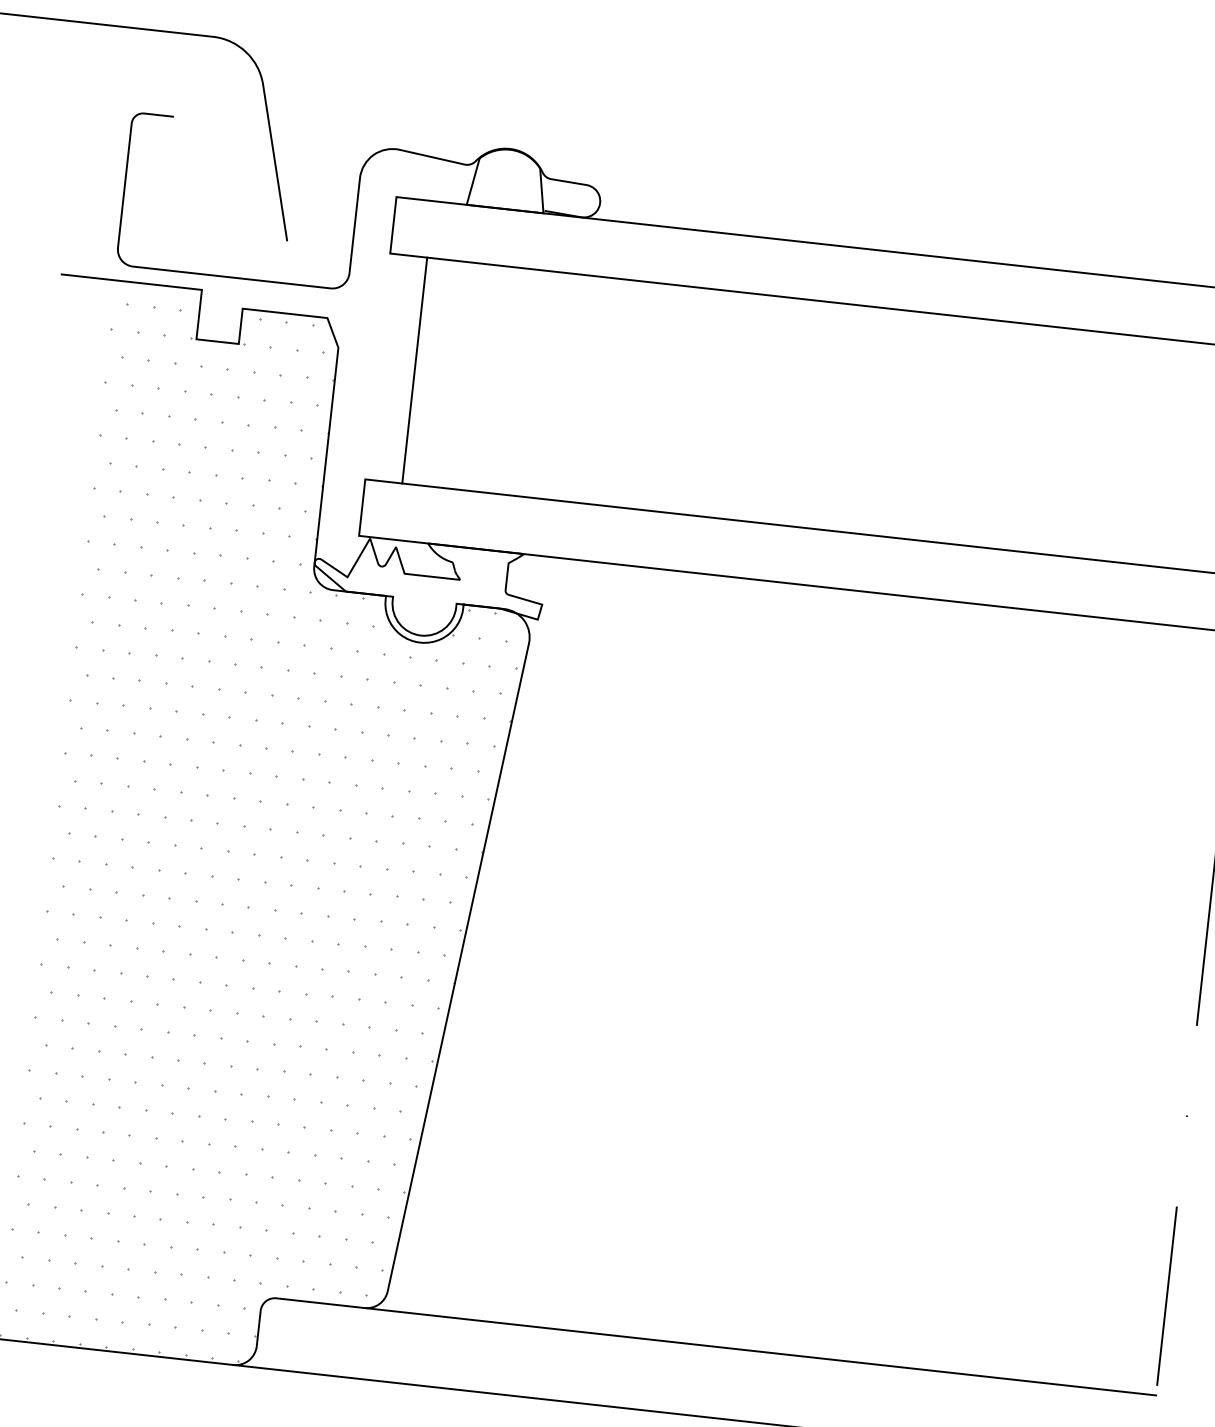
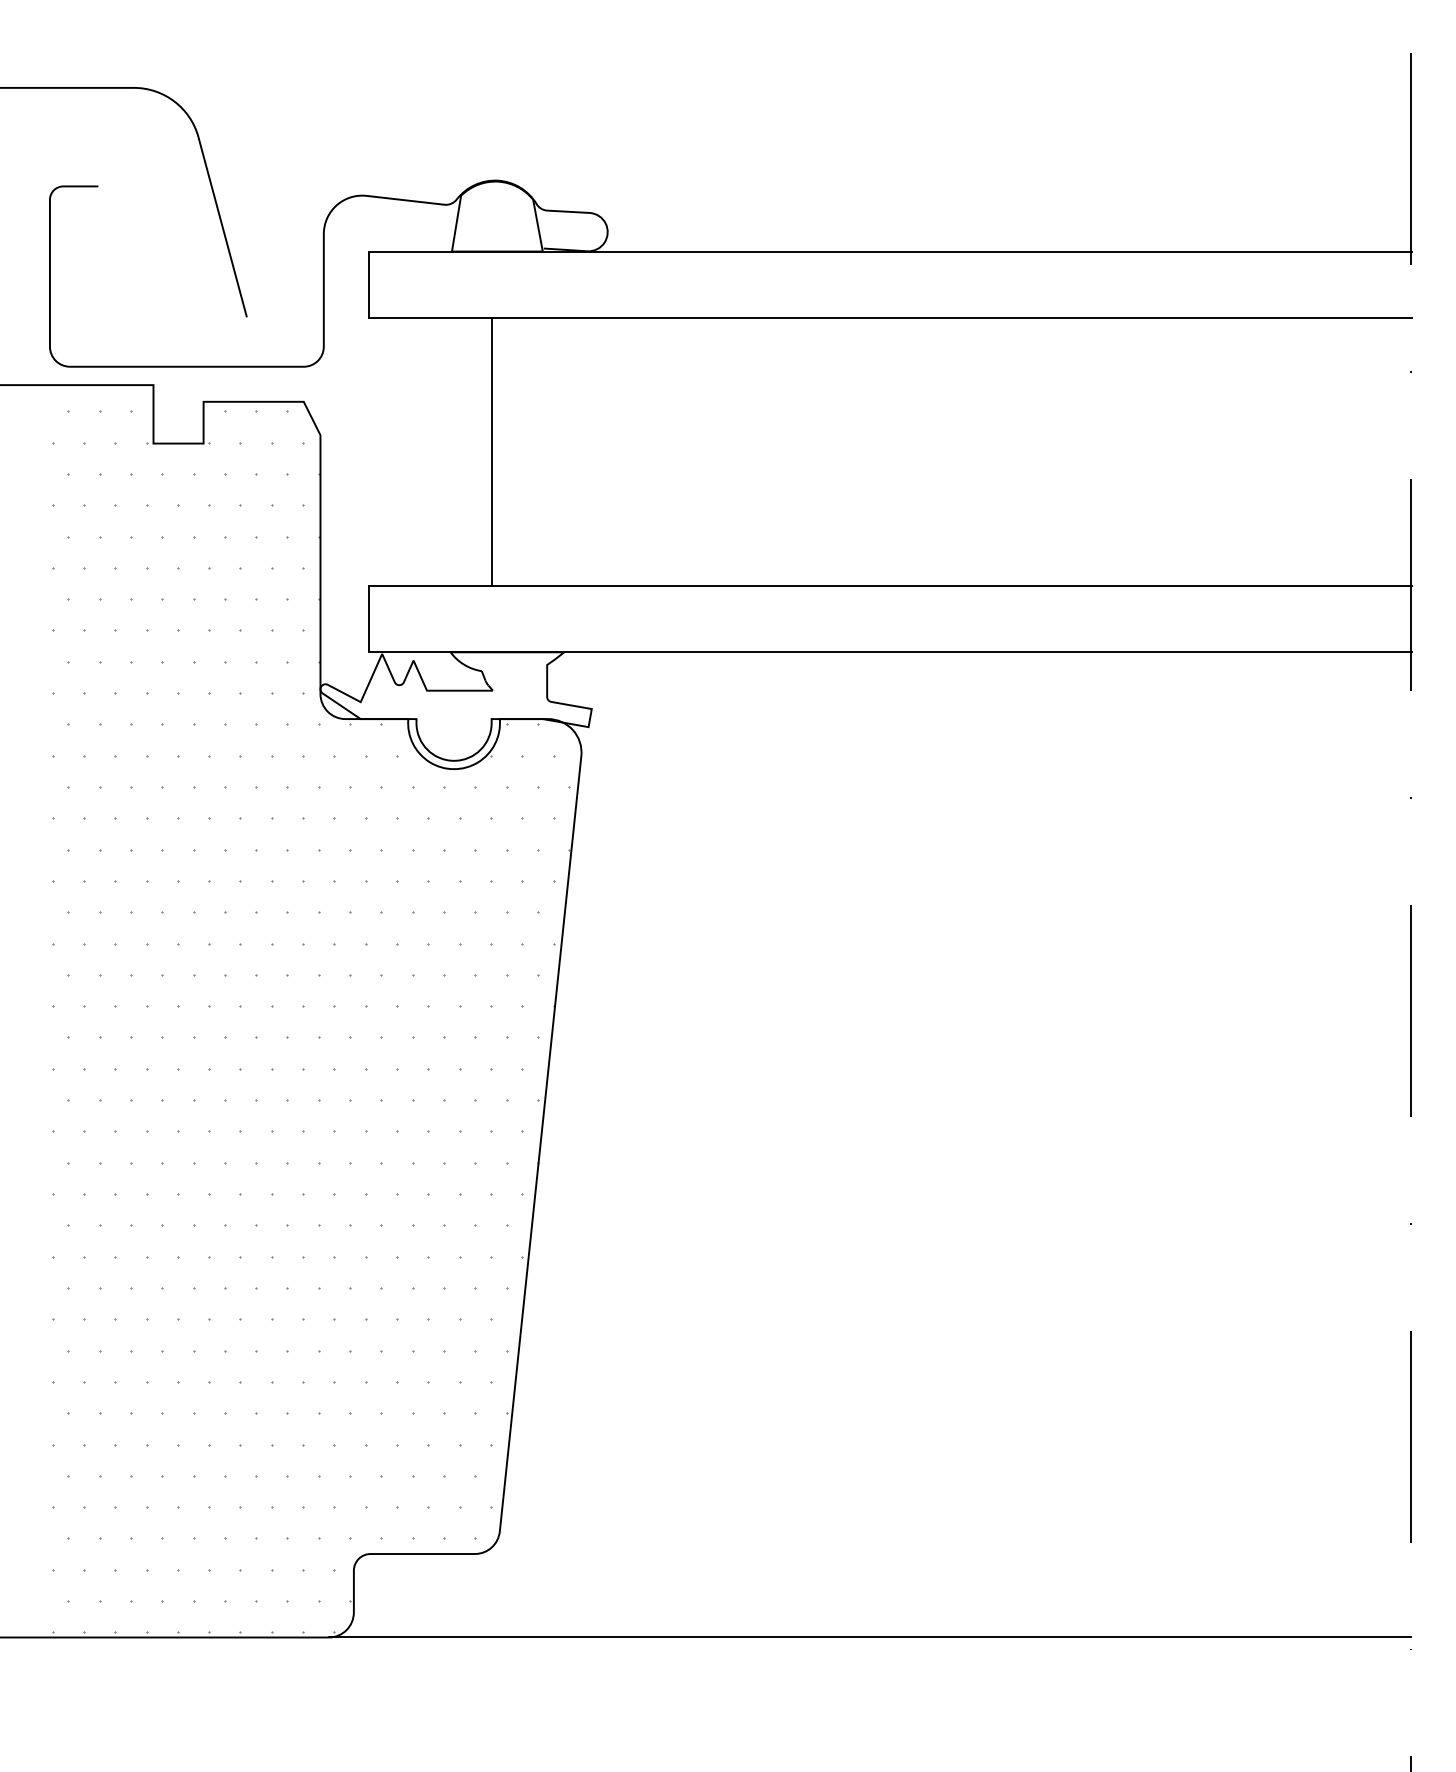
line: (414, 370) -> (491, 451), moved
line: (759, 1352) -> (942, 1554), removed

